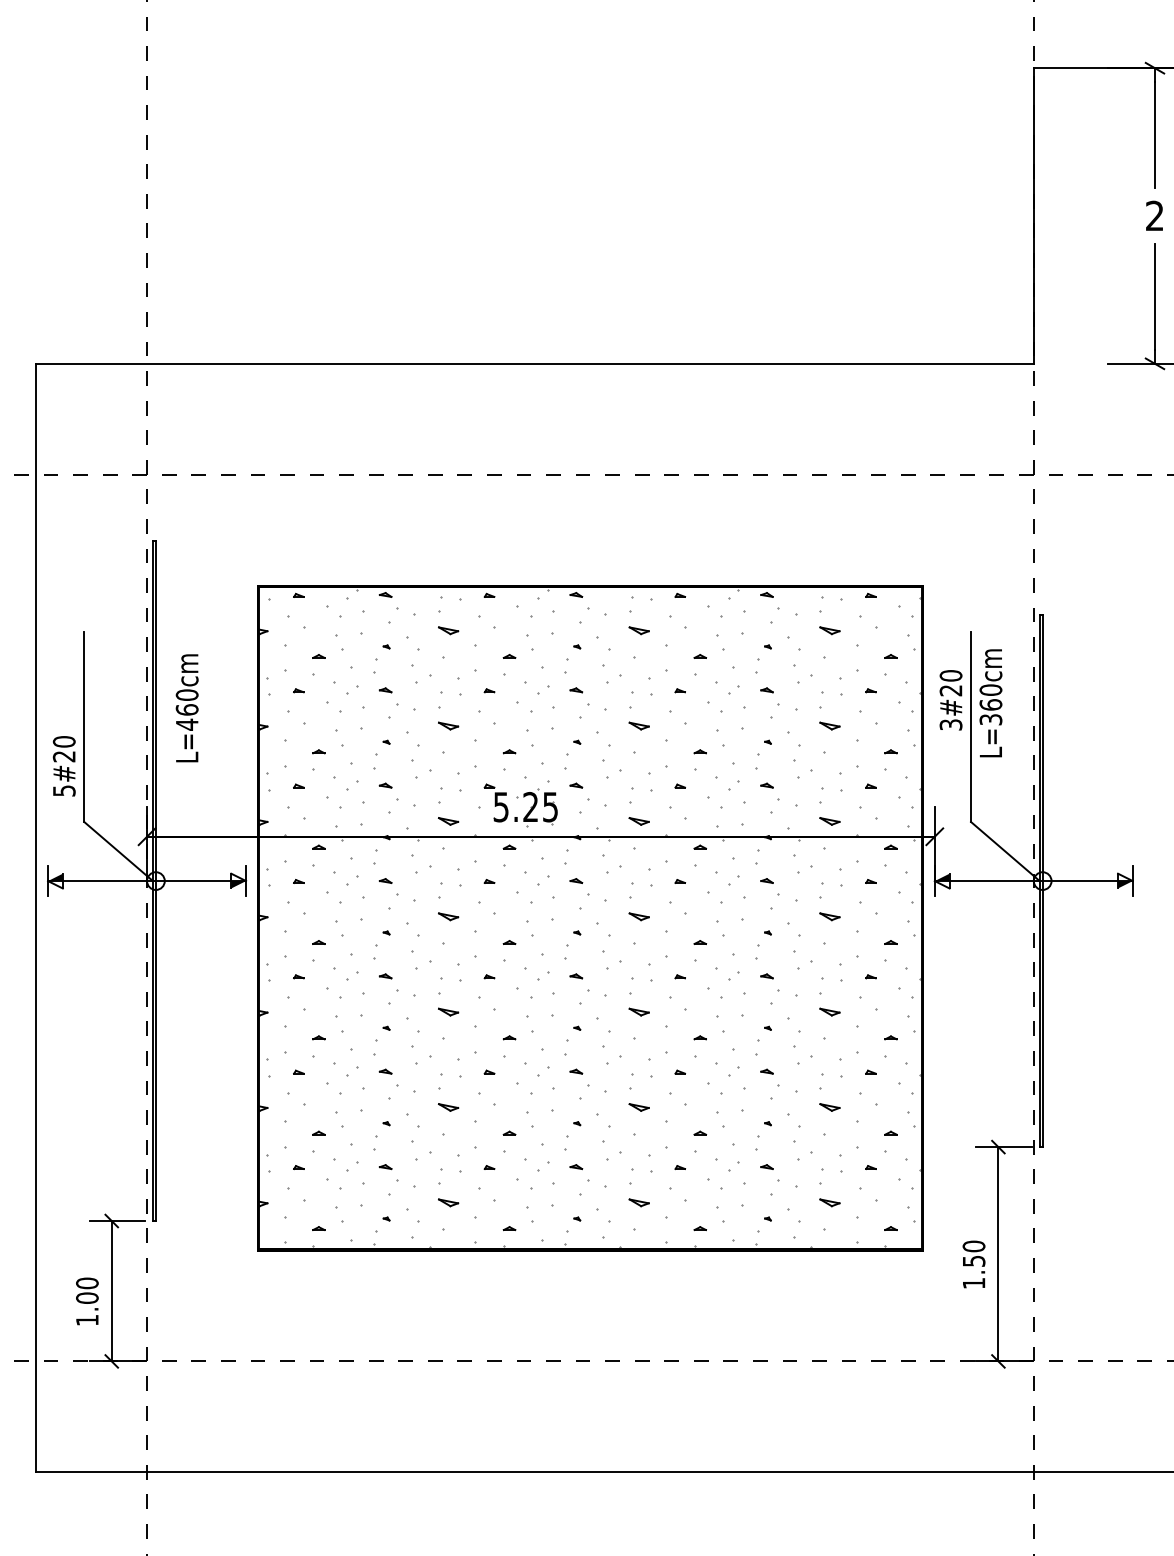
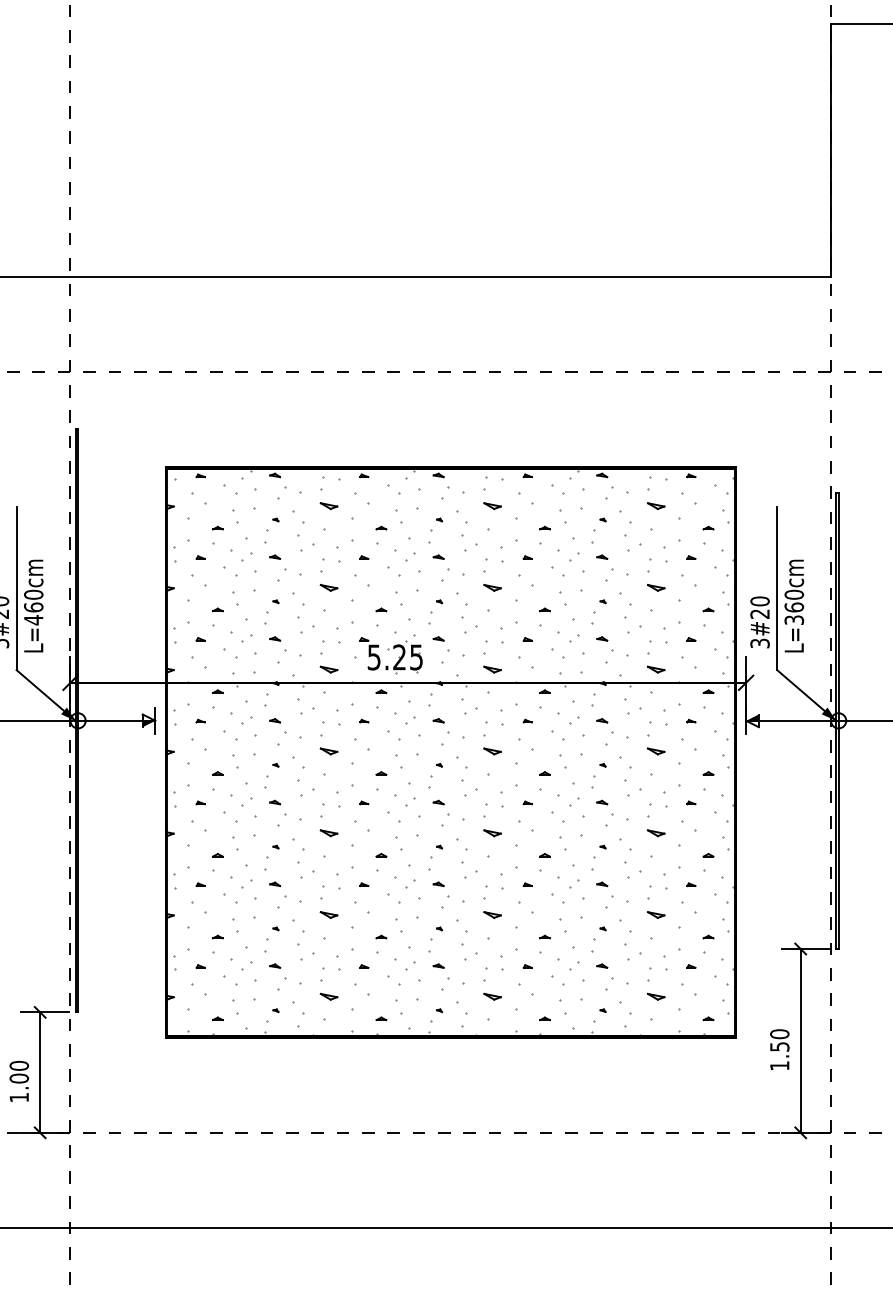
text: (950, 700) -> (759, 622), moved
text: (990, 703) -> (793, 606), moved
text: (186, 708) -> (33, 606), moved
fill: (144, 873) -> (68, 714), added
fill: (1030, 873) -> (828, 714), added

